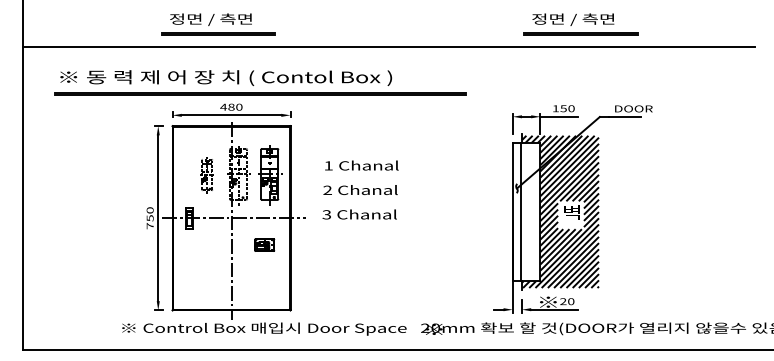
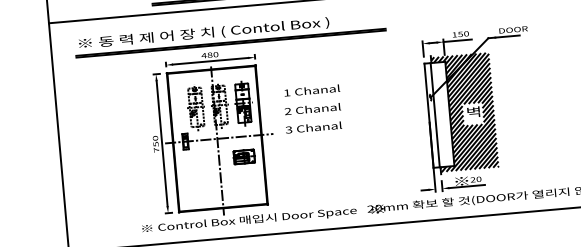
part: (206, 175) -> (195, 108), size x1.67
part: (264, 244) -> (243, 156), size x1.43

